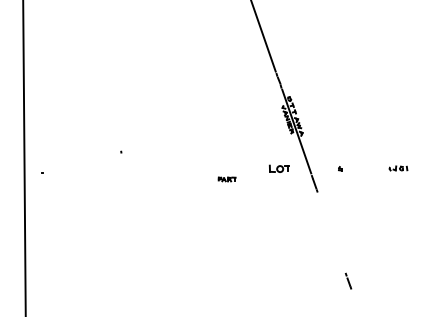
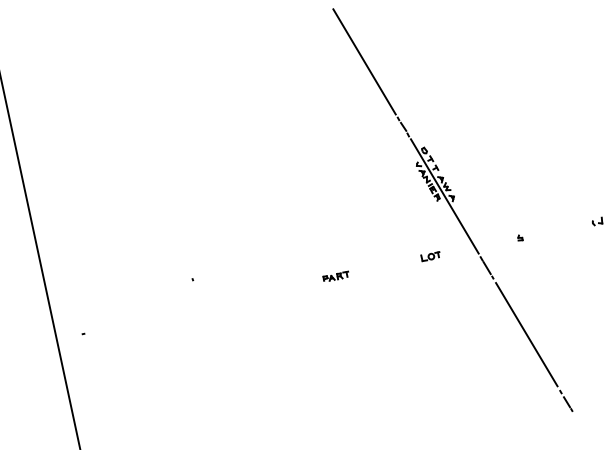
part: (279, 168) -> (430, 255), size x0.62
part: (226, 179) -> (335, 277), moved
line: (331, 232) -> (526, 334), added

